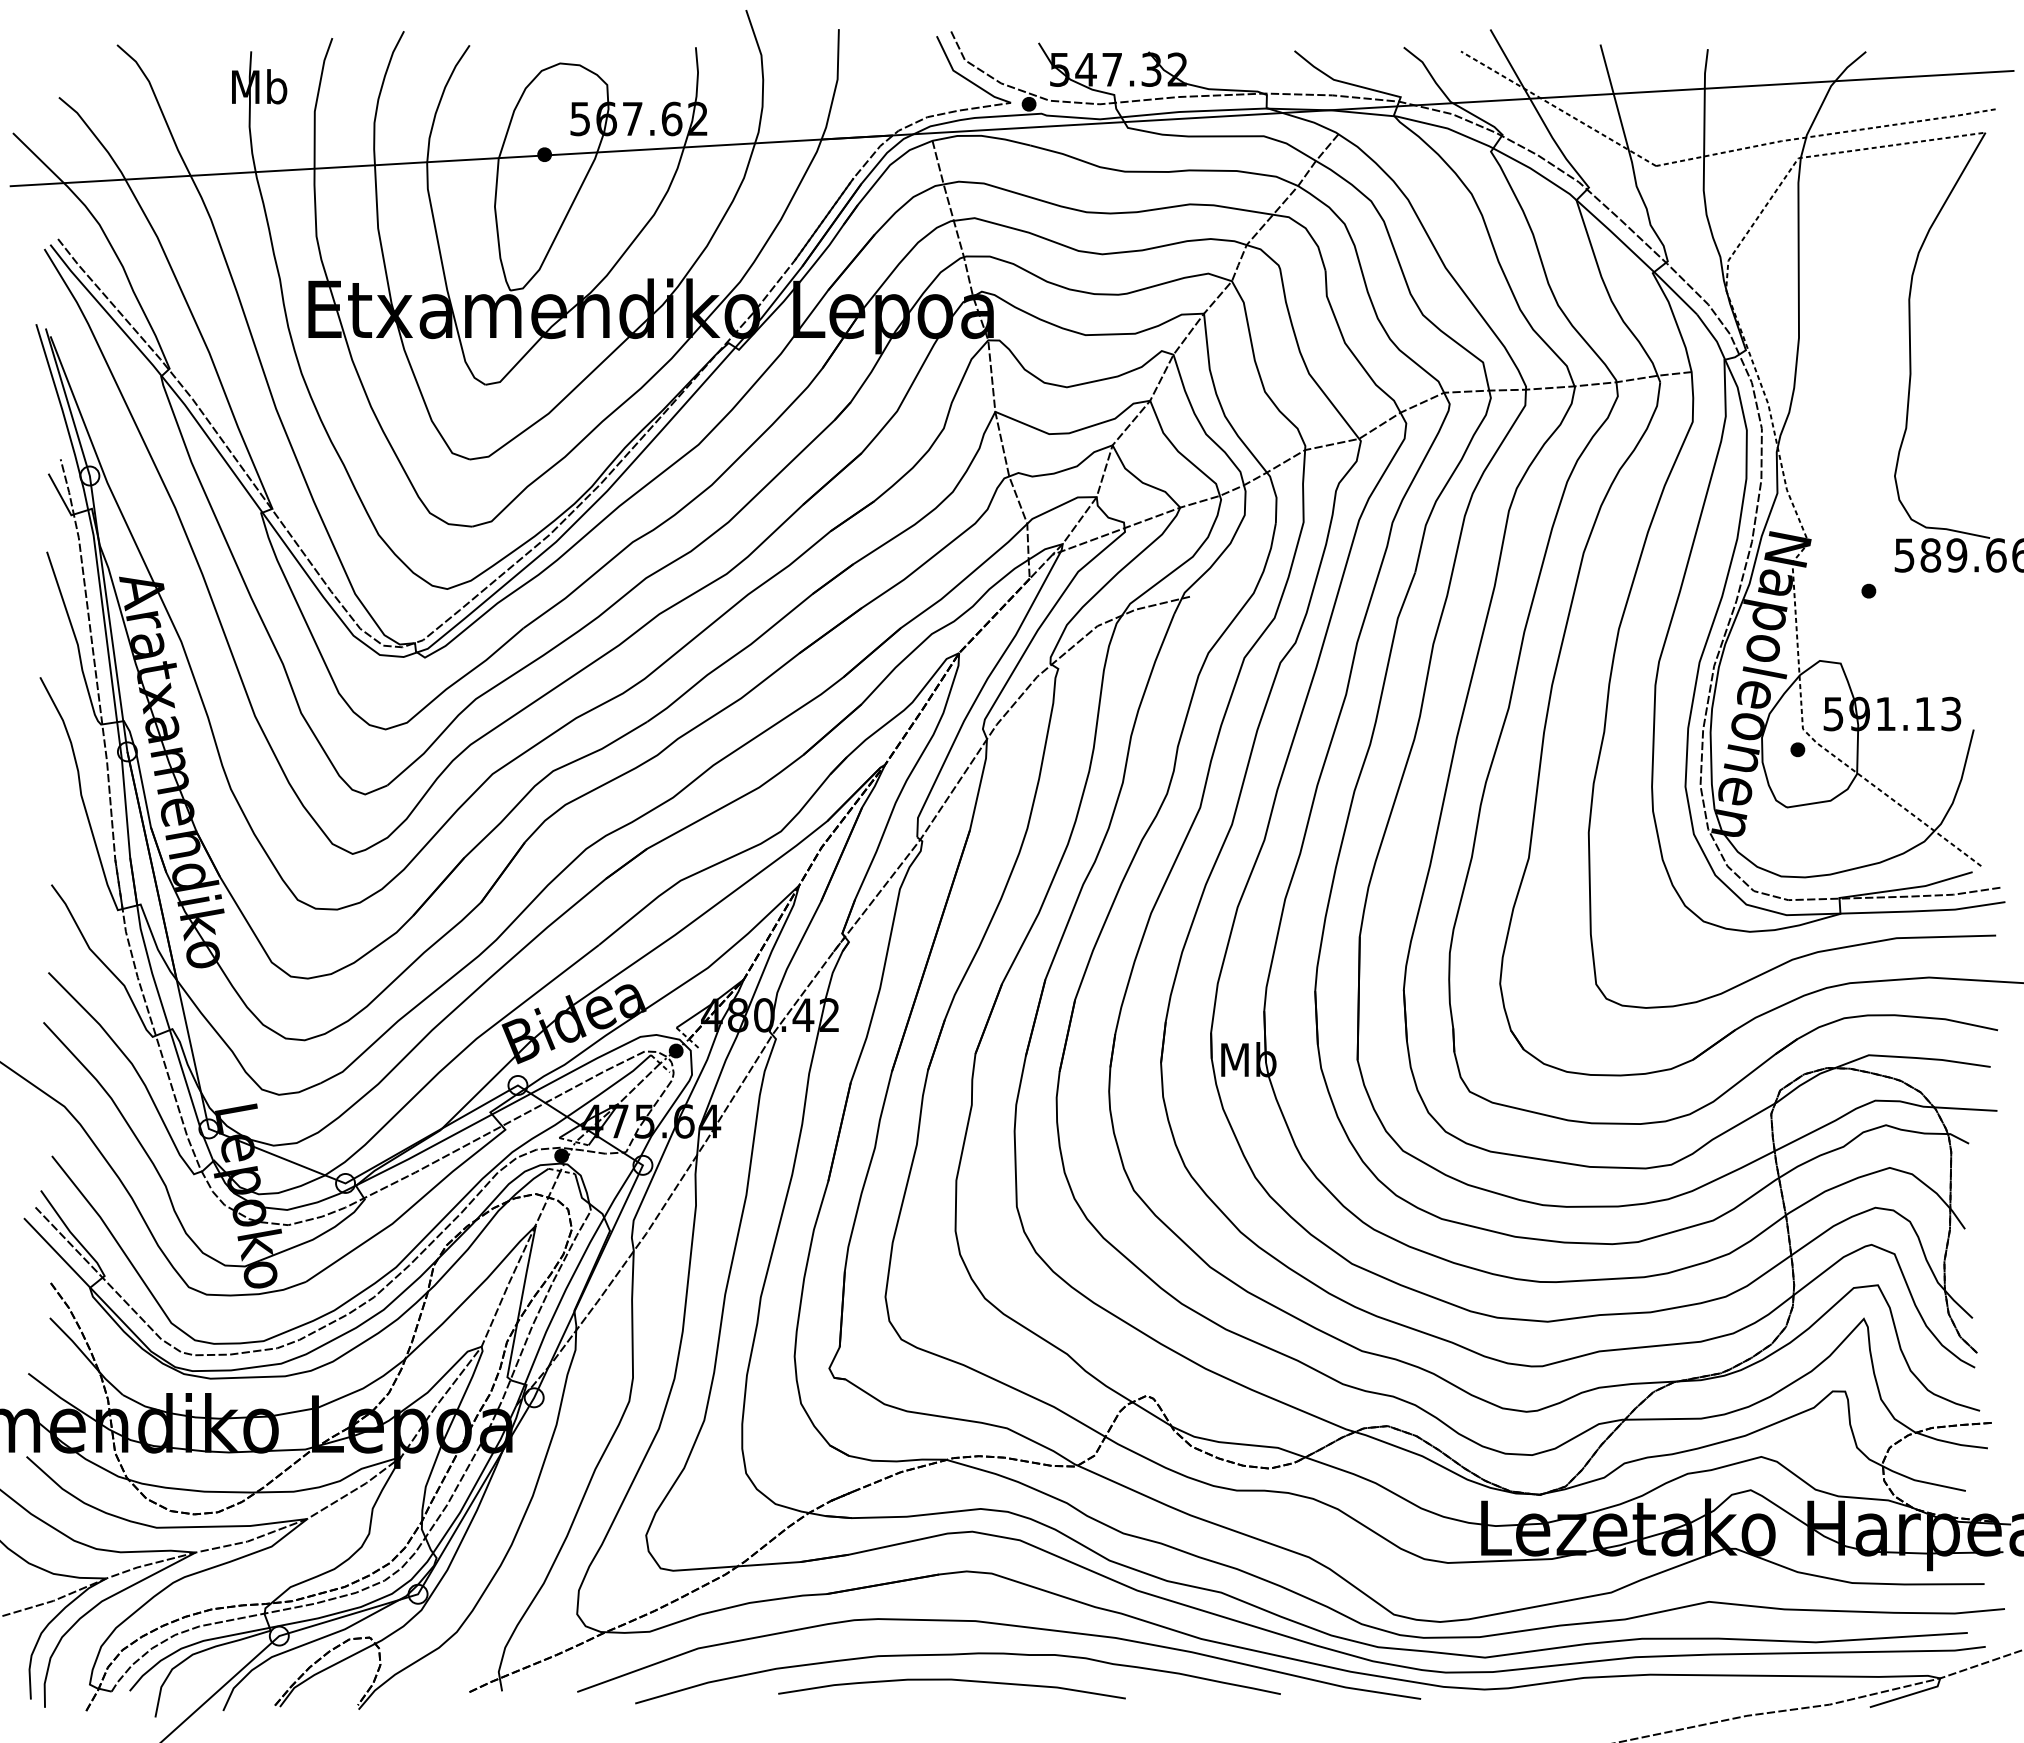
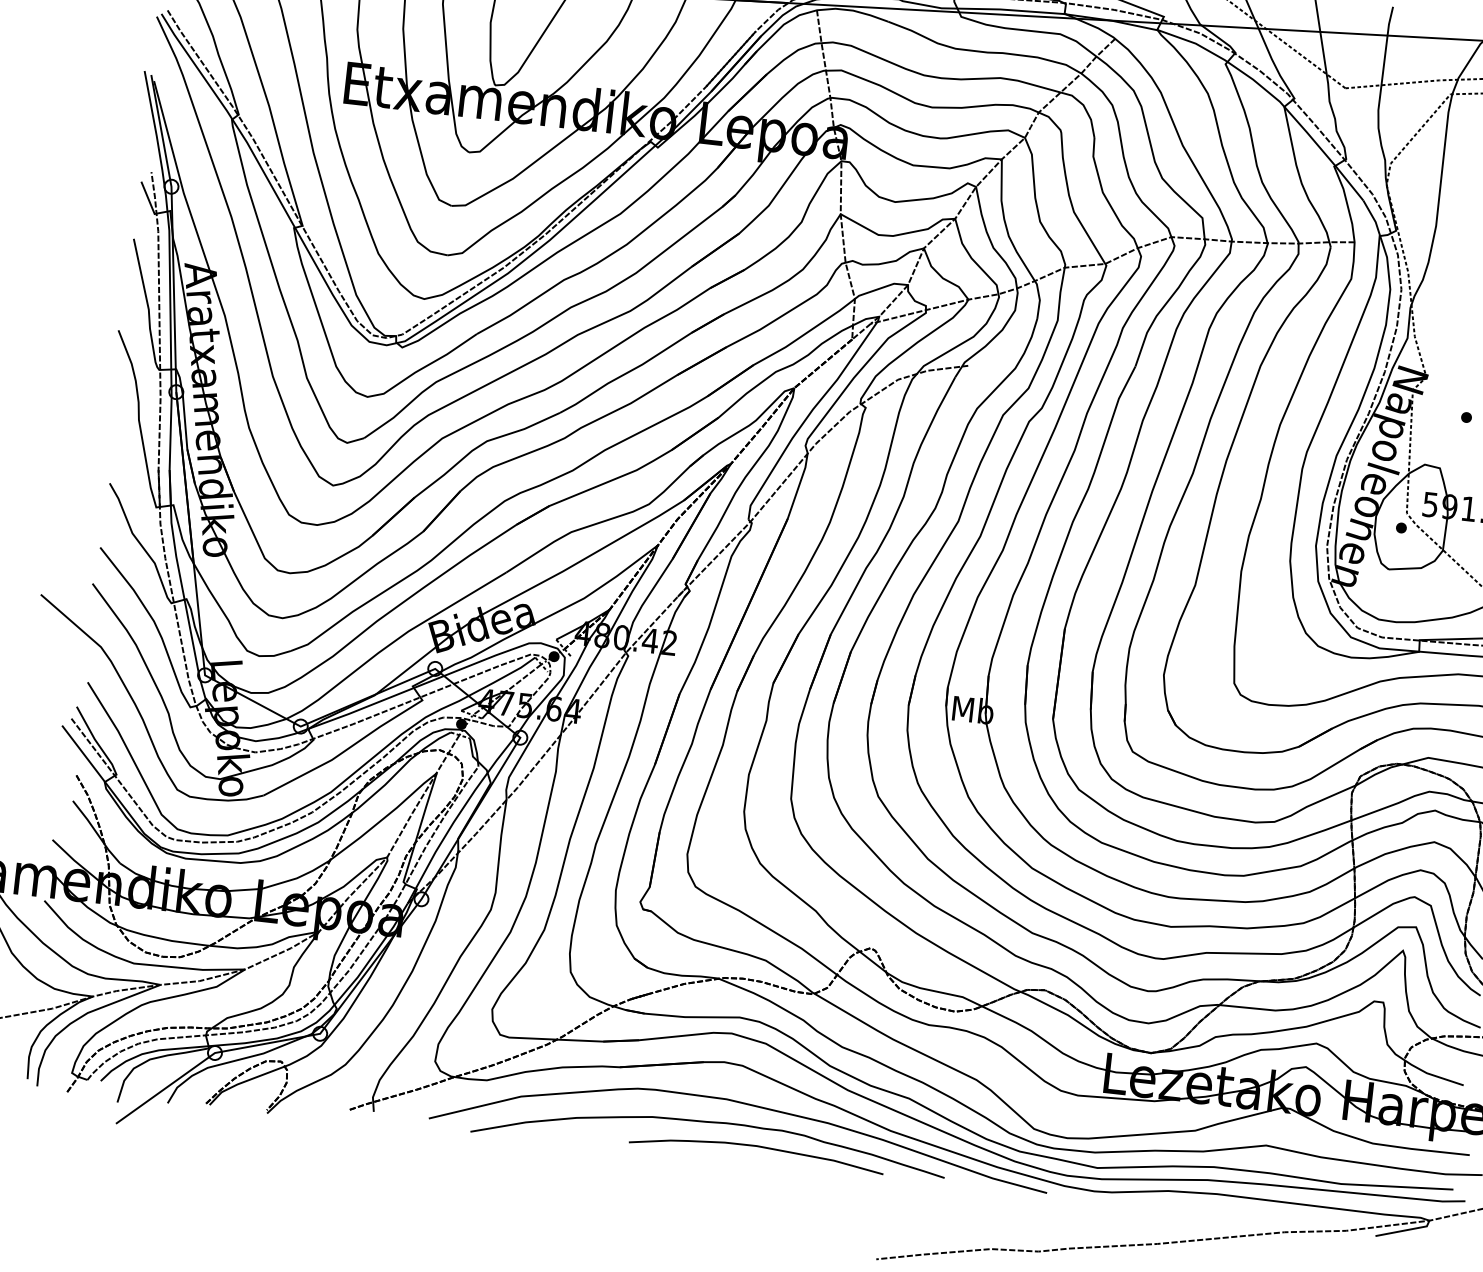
curve: (951, 1680) -> (757, 1146), moved

